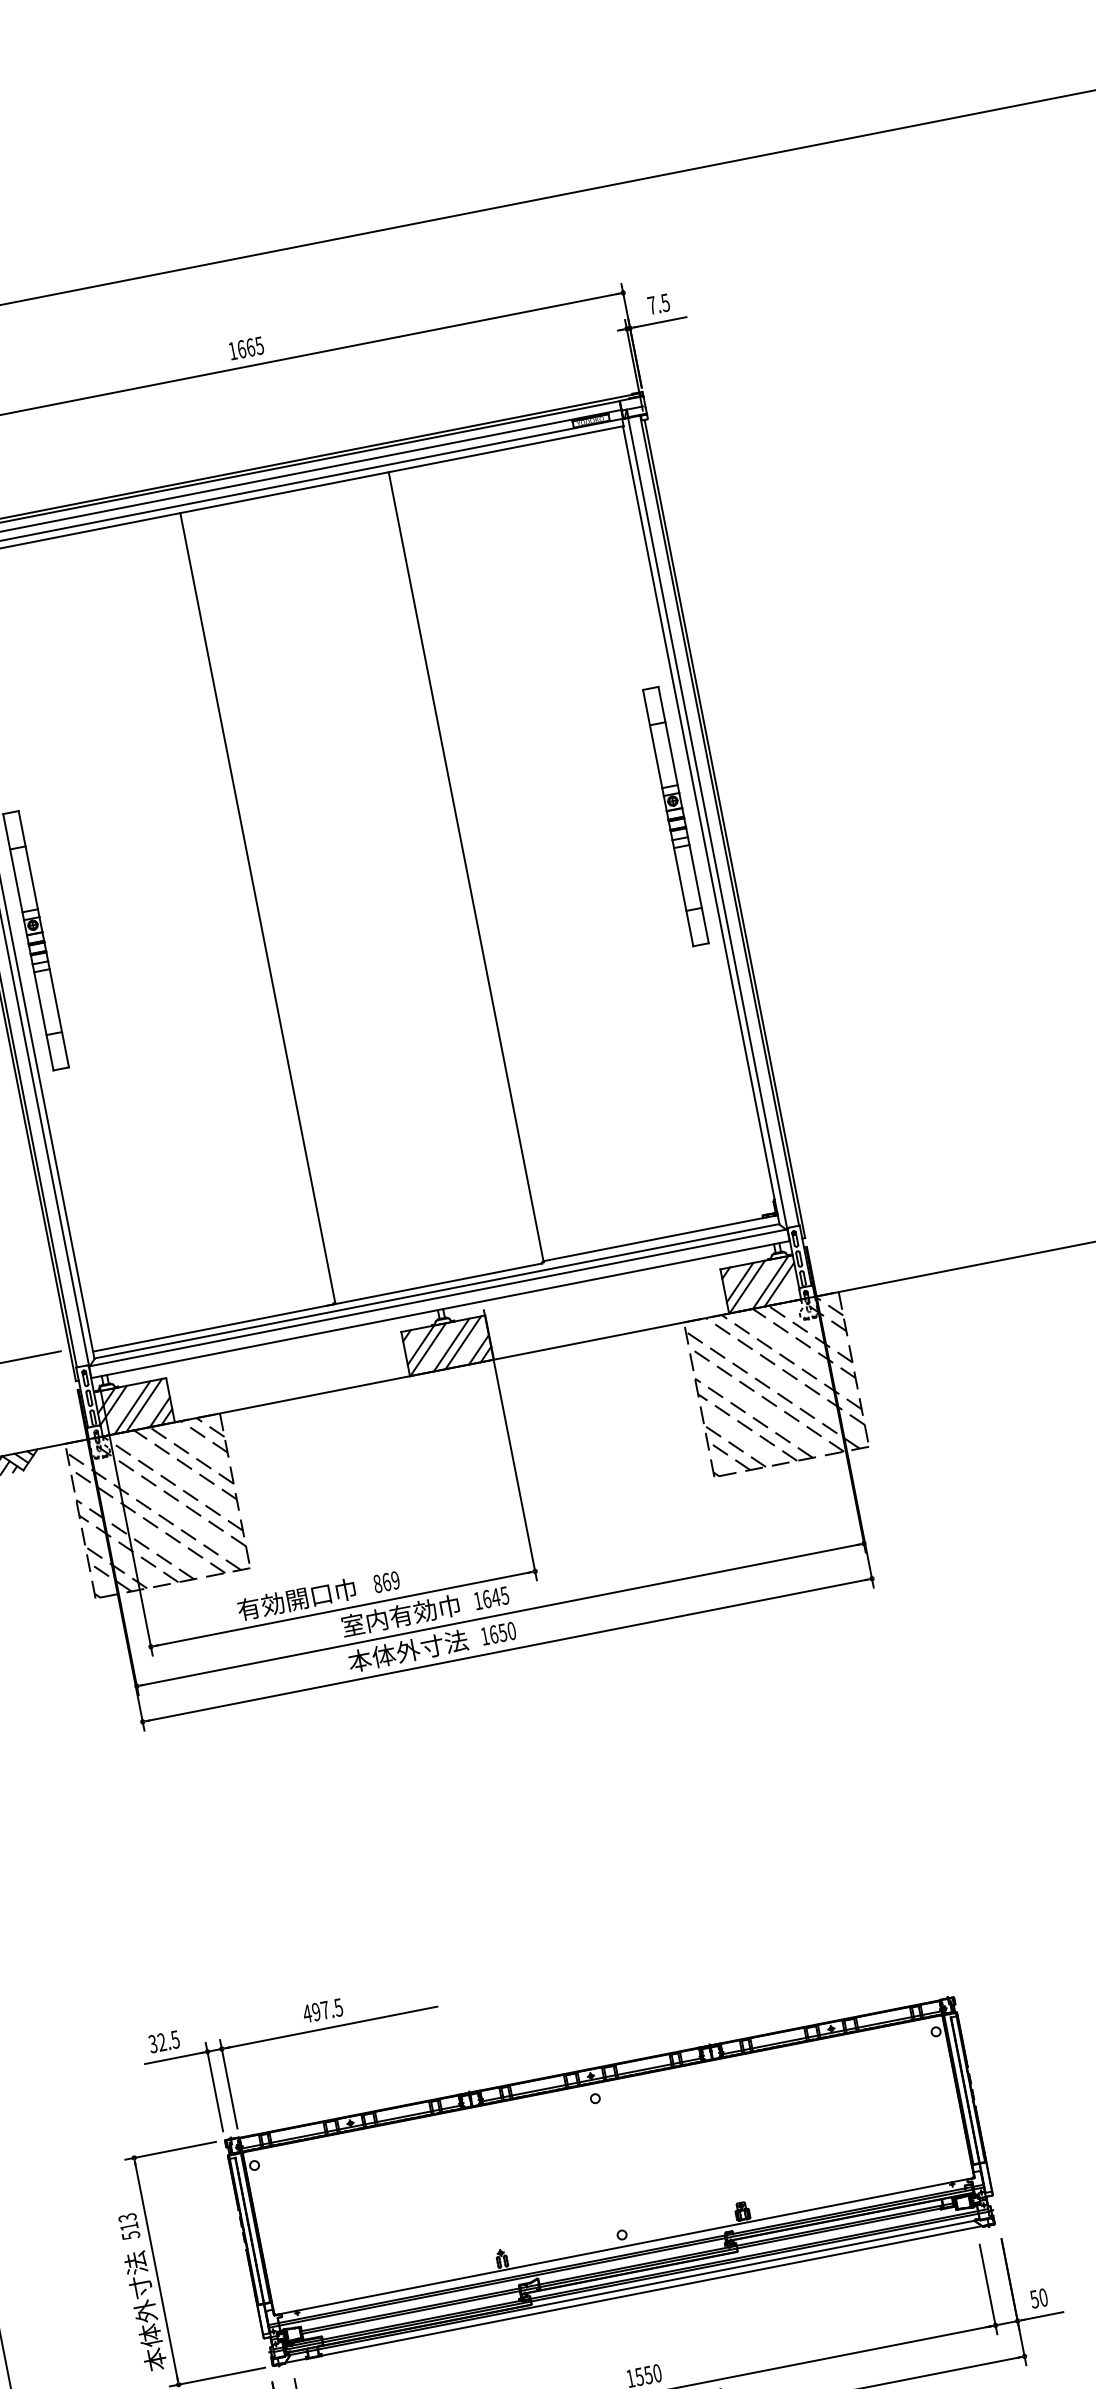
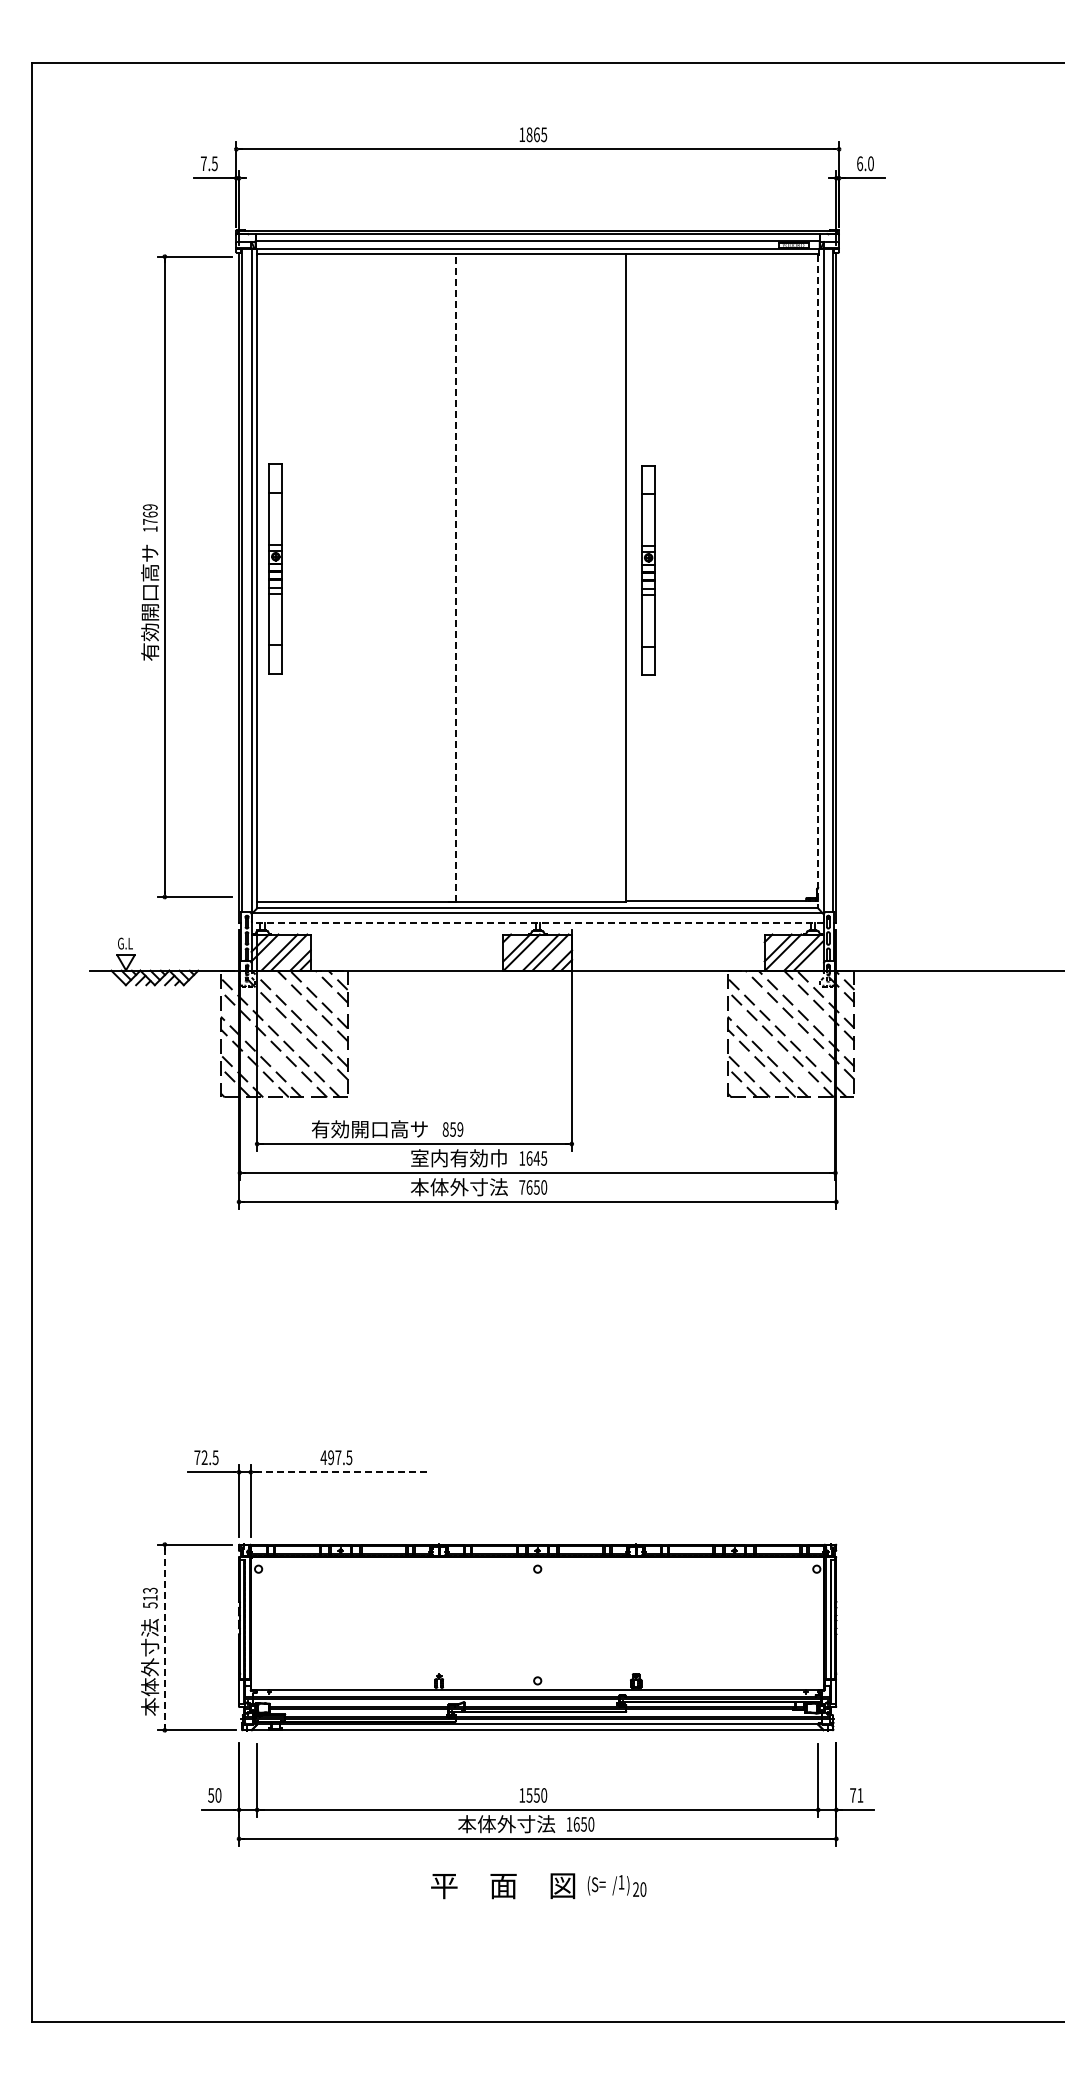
text: (658, 303) -> (865, 163), 7.5 -> 6.0
text: (241, 348) -> (529, 134), 1665 -> 1865
part: (675, 816) -> (648, 570), moved
line: (701, 825) -> (818, 581), solid -> dashed
line: (257, 908) -> (455, 578), solid -> dashed
line: (440, 1309) -> (537, 922), solid -> dashed
text: (387, 1582) -> (453, 1129), 869 -> 859
text: (284, 1602) -> (369, 1129), 有効開口巾 -> 有効開口高サ
text: (485, 1636) -> (522, 1187), 1650 -> 7650
line: (331, 2027) -> (340, 1472), solid -> dashed
text: (153, 2043) -> (197, 1457), 32.5 -> 72.5
line: (156, 2271) -> (164, 1637), solid -> dashed
text: (1038, 2298) -> (856, 1795), 50 -> 71

